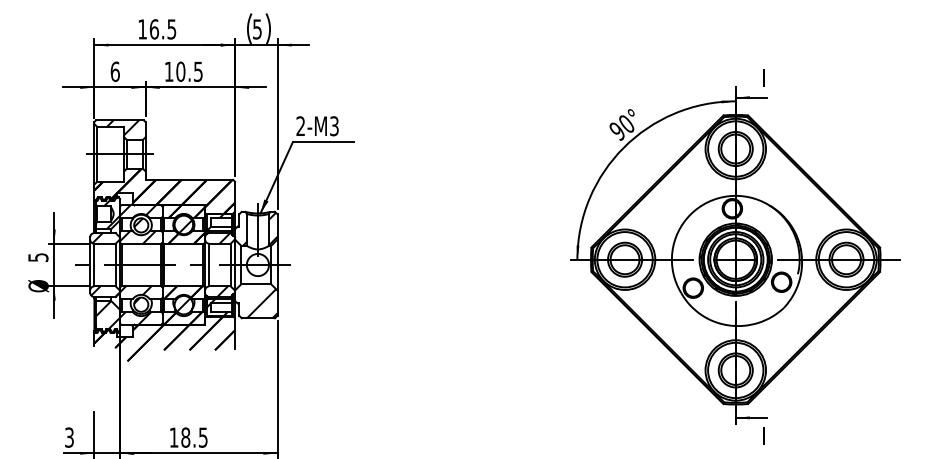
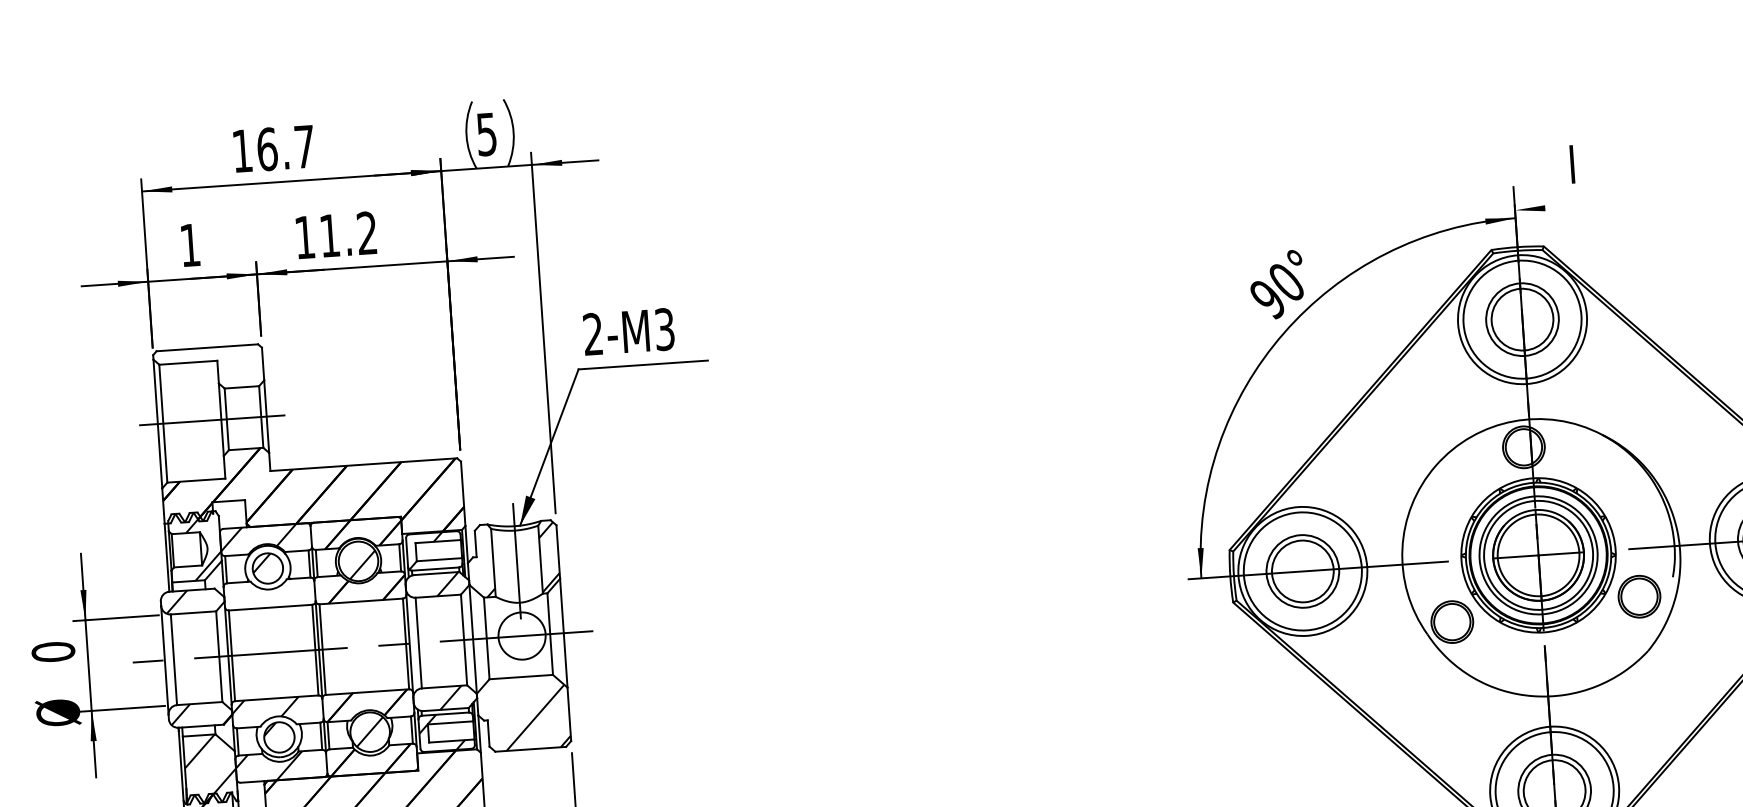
text: (171, 29) -> (303, 147), 16.5 -> 16.7
text: (114, 71) -> (188, 244), 6 -> 1
text: (189, 71) -> (348, 233), 10.5 -> 11.2
line: (751, 97) -> (1548, 207), removed
hatch: (123, 127) -> (215, 362), removed
hatch: (137, 236) -> (261, 592), removed
text: (38, 257) -> (53, 651), 5 -> 0

